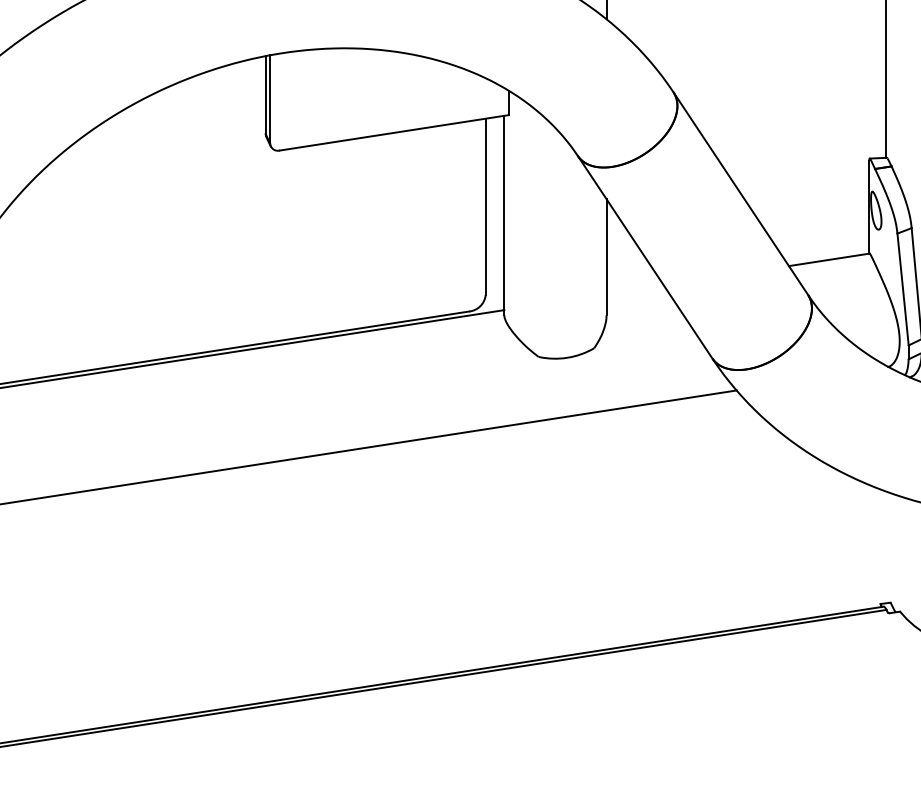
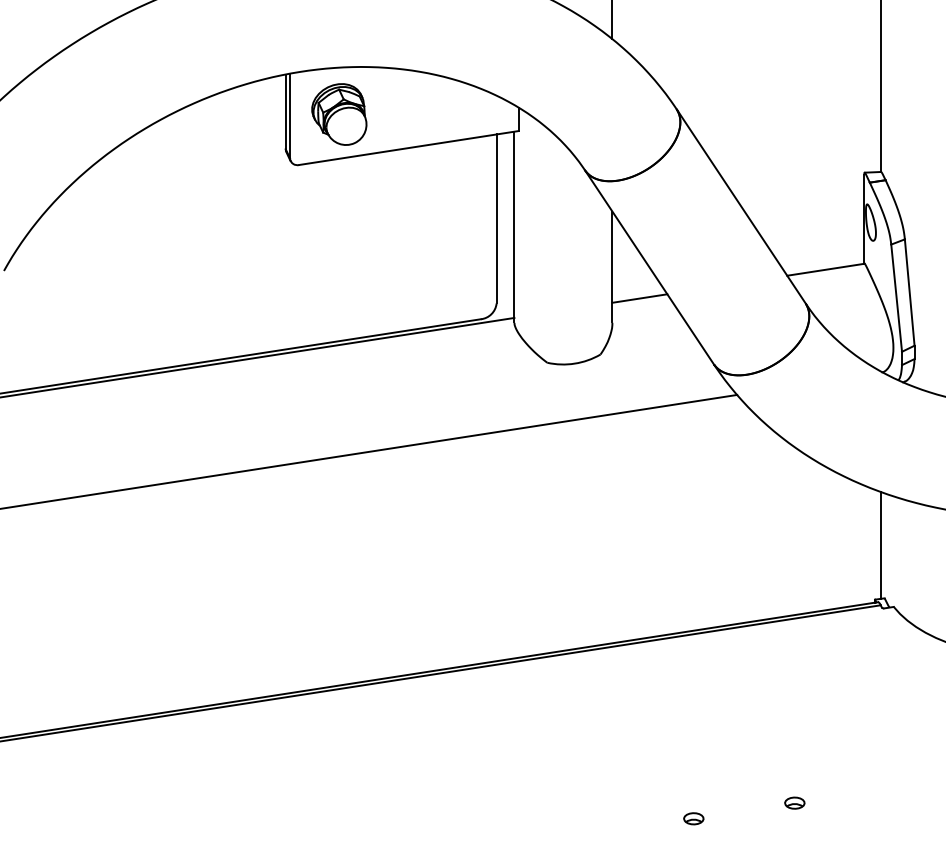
part: (321, 97) -> (339, 114), added
line: (634, 289) -> (639, 298), added
line: (886, 546) -> (880, 544), added

